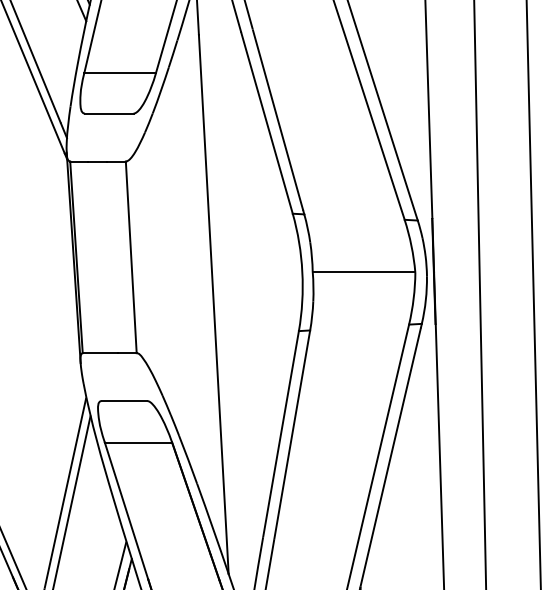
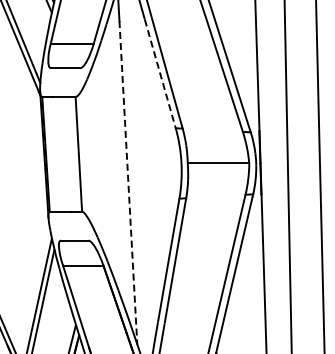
line: (267, 124) -> (160, 74), solid -> dashed
line: (213, 304) -> (128, 182), solid -> dashed

